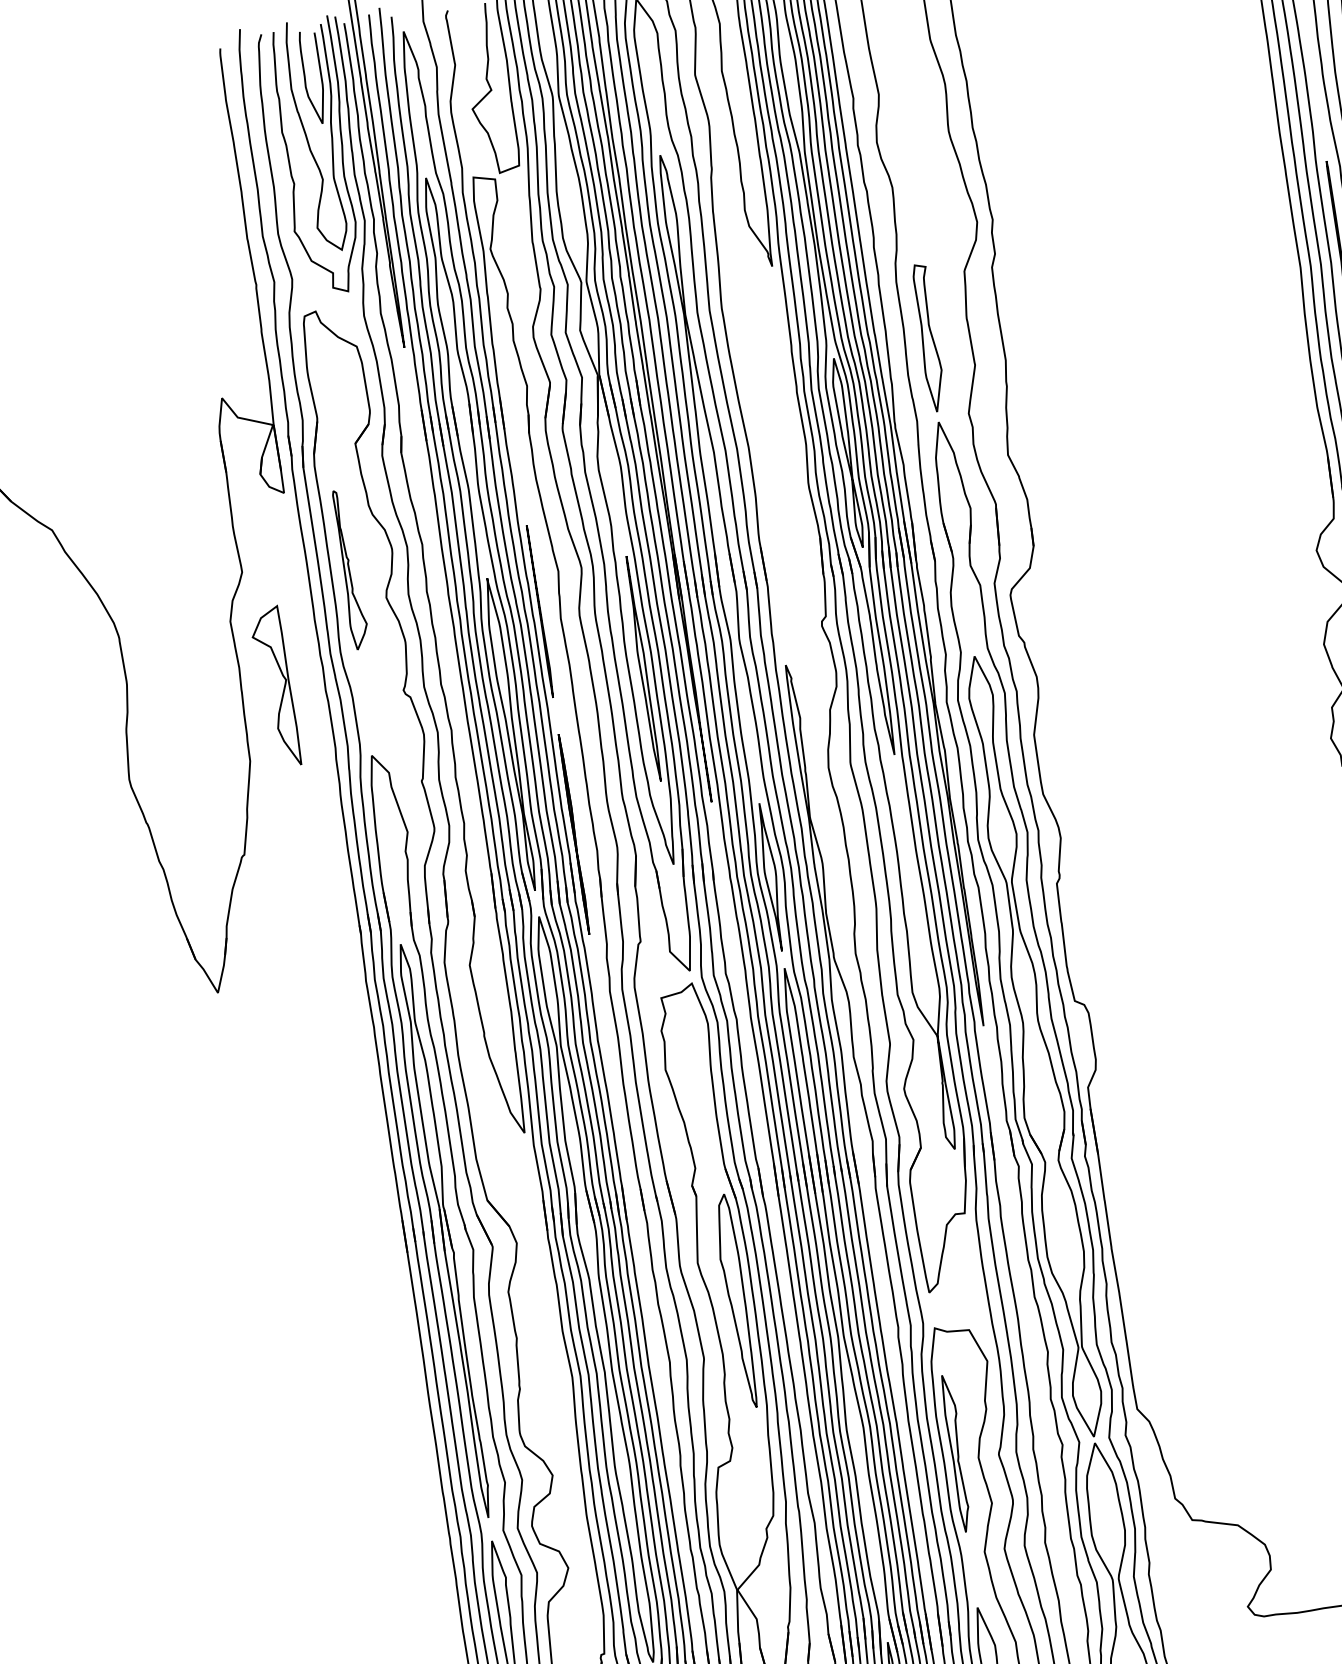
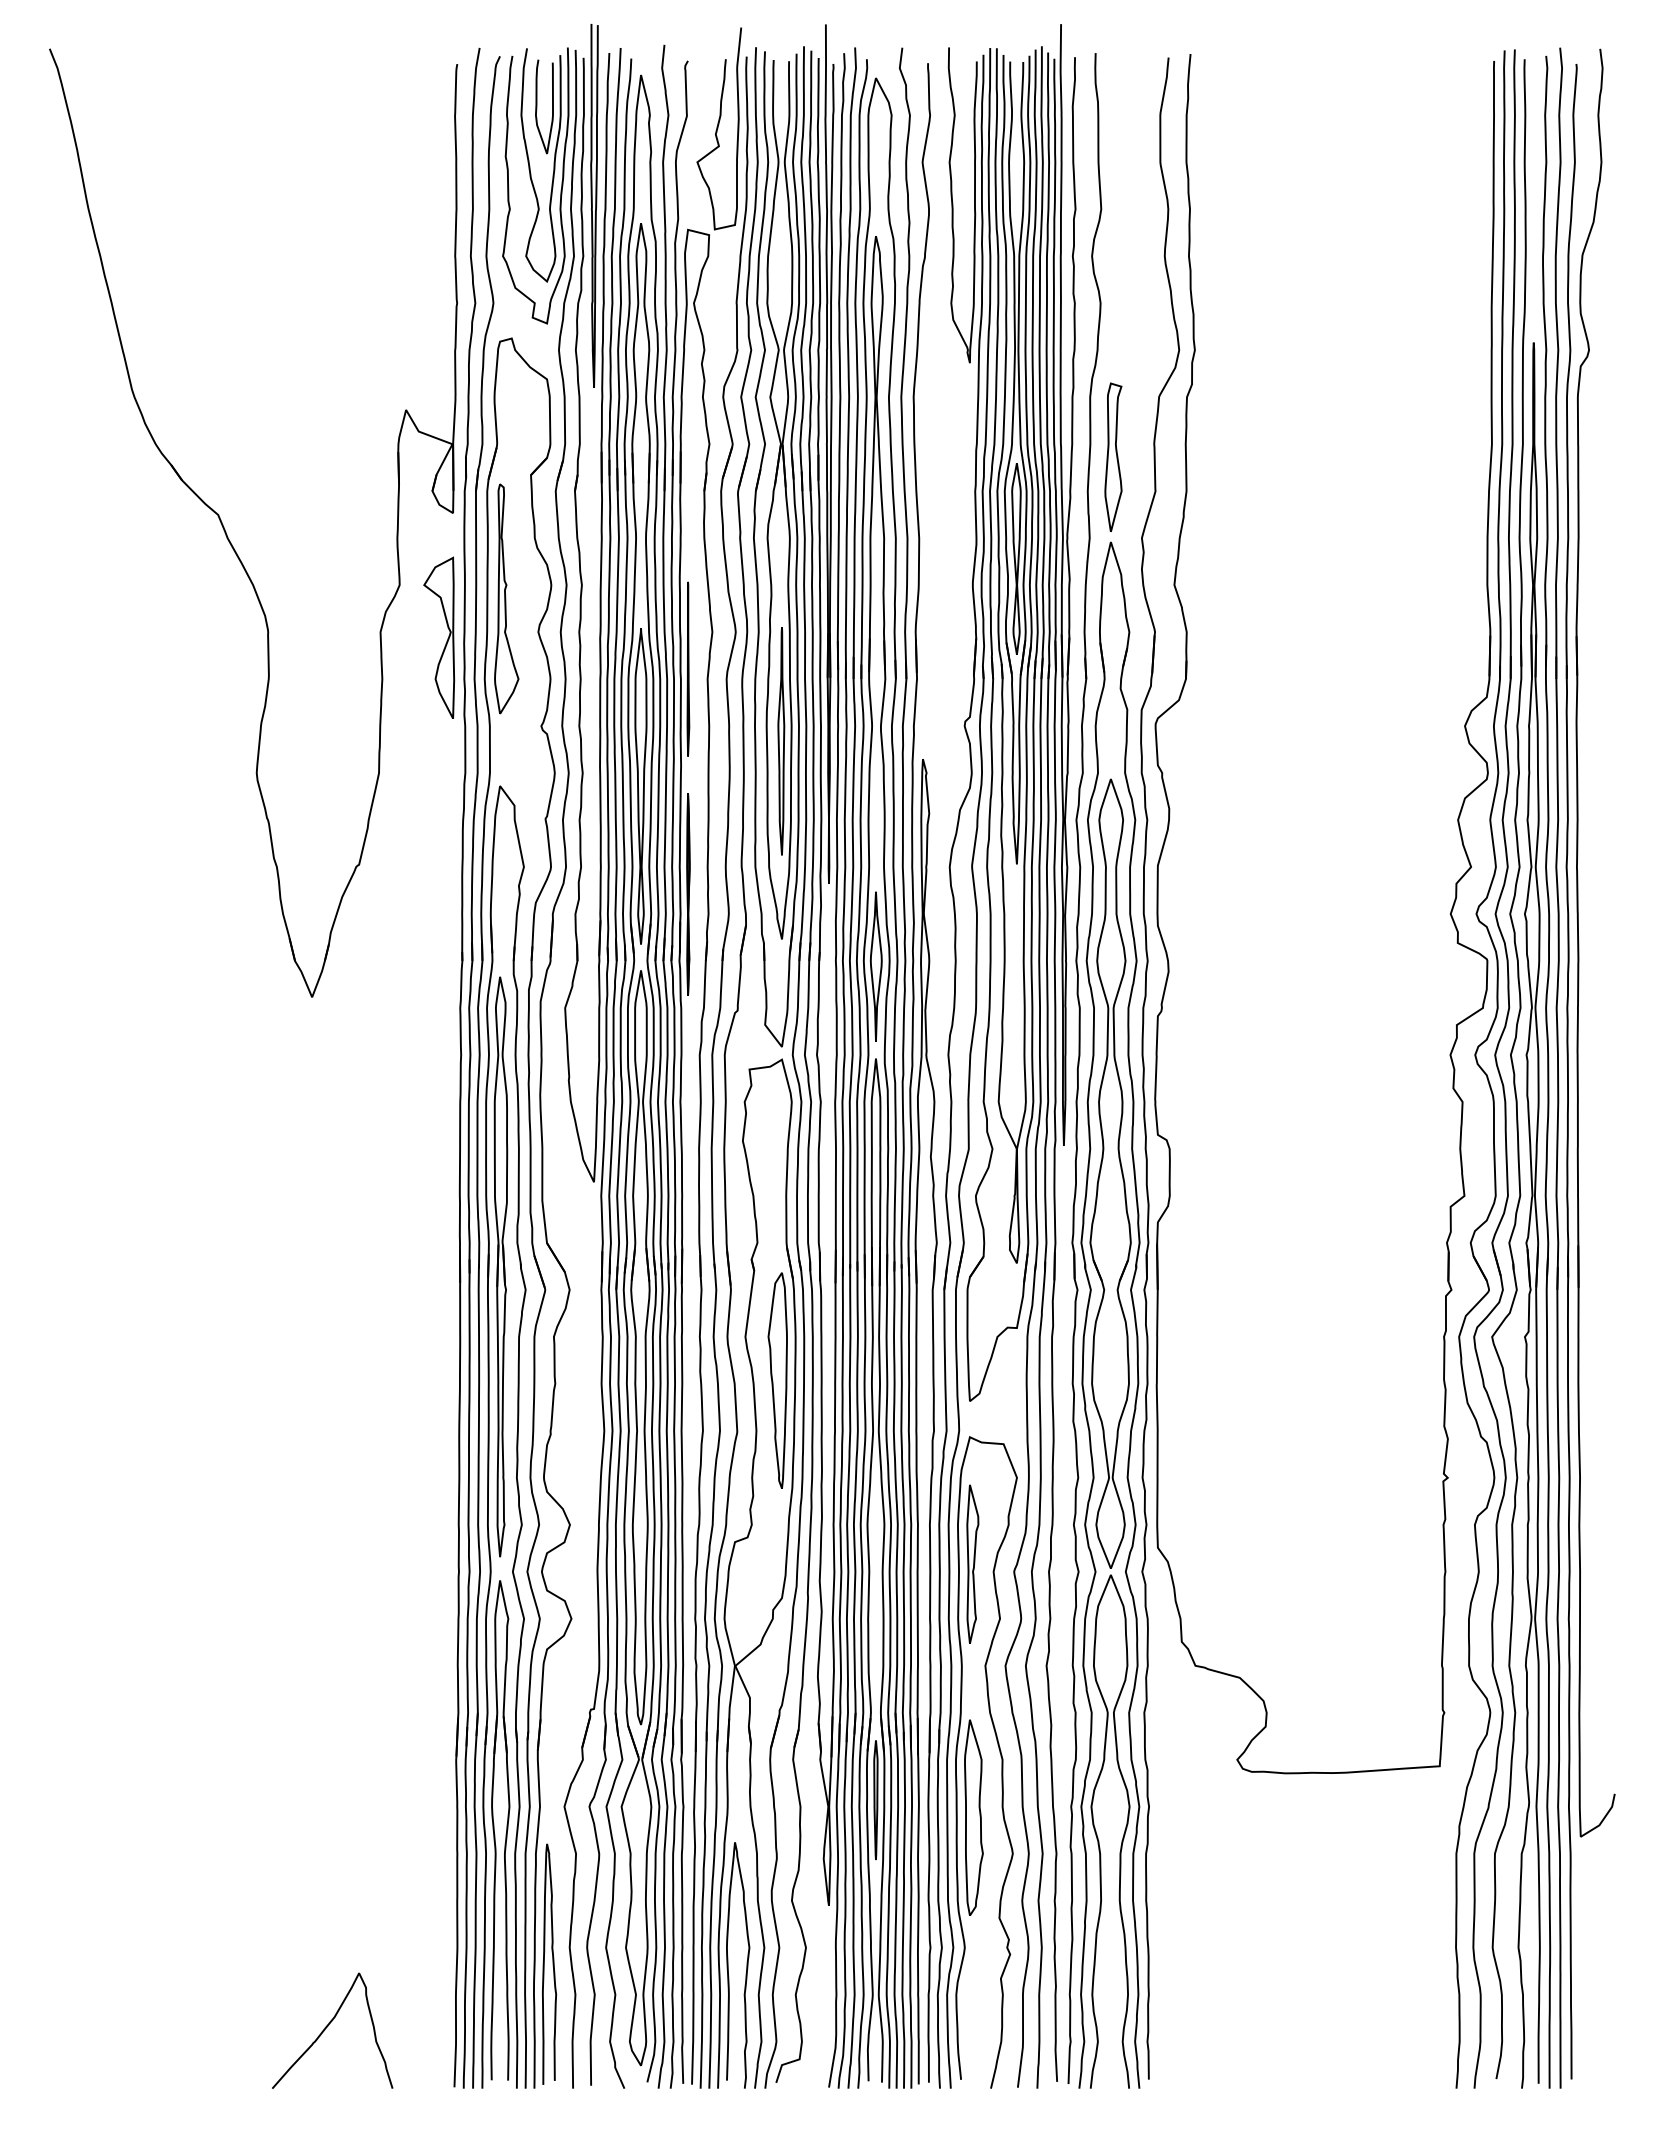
part: (349, 569) -> (506, 598), size x1.43
part: (283, 686) -> (447, 638), moved

